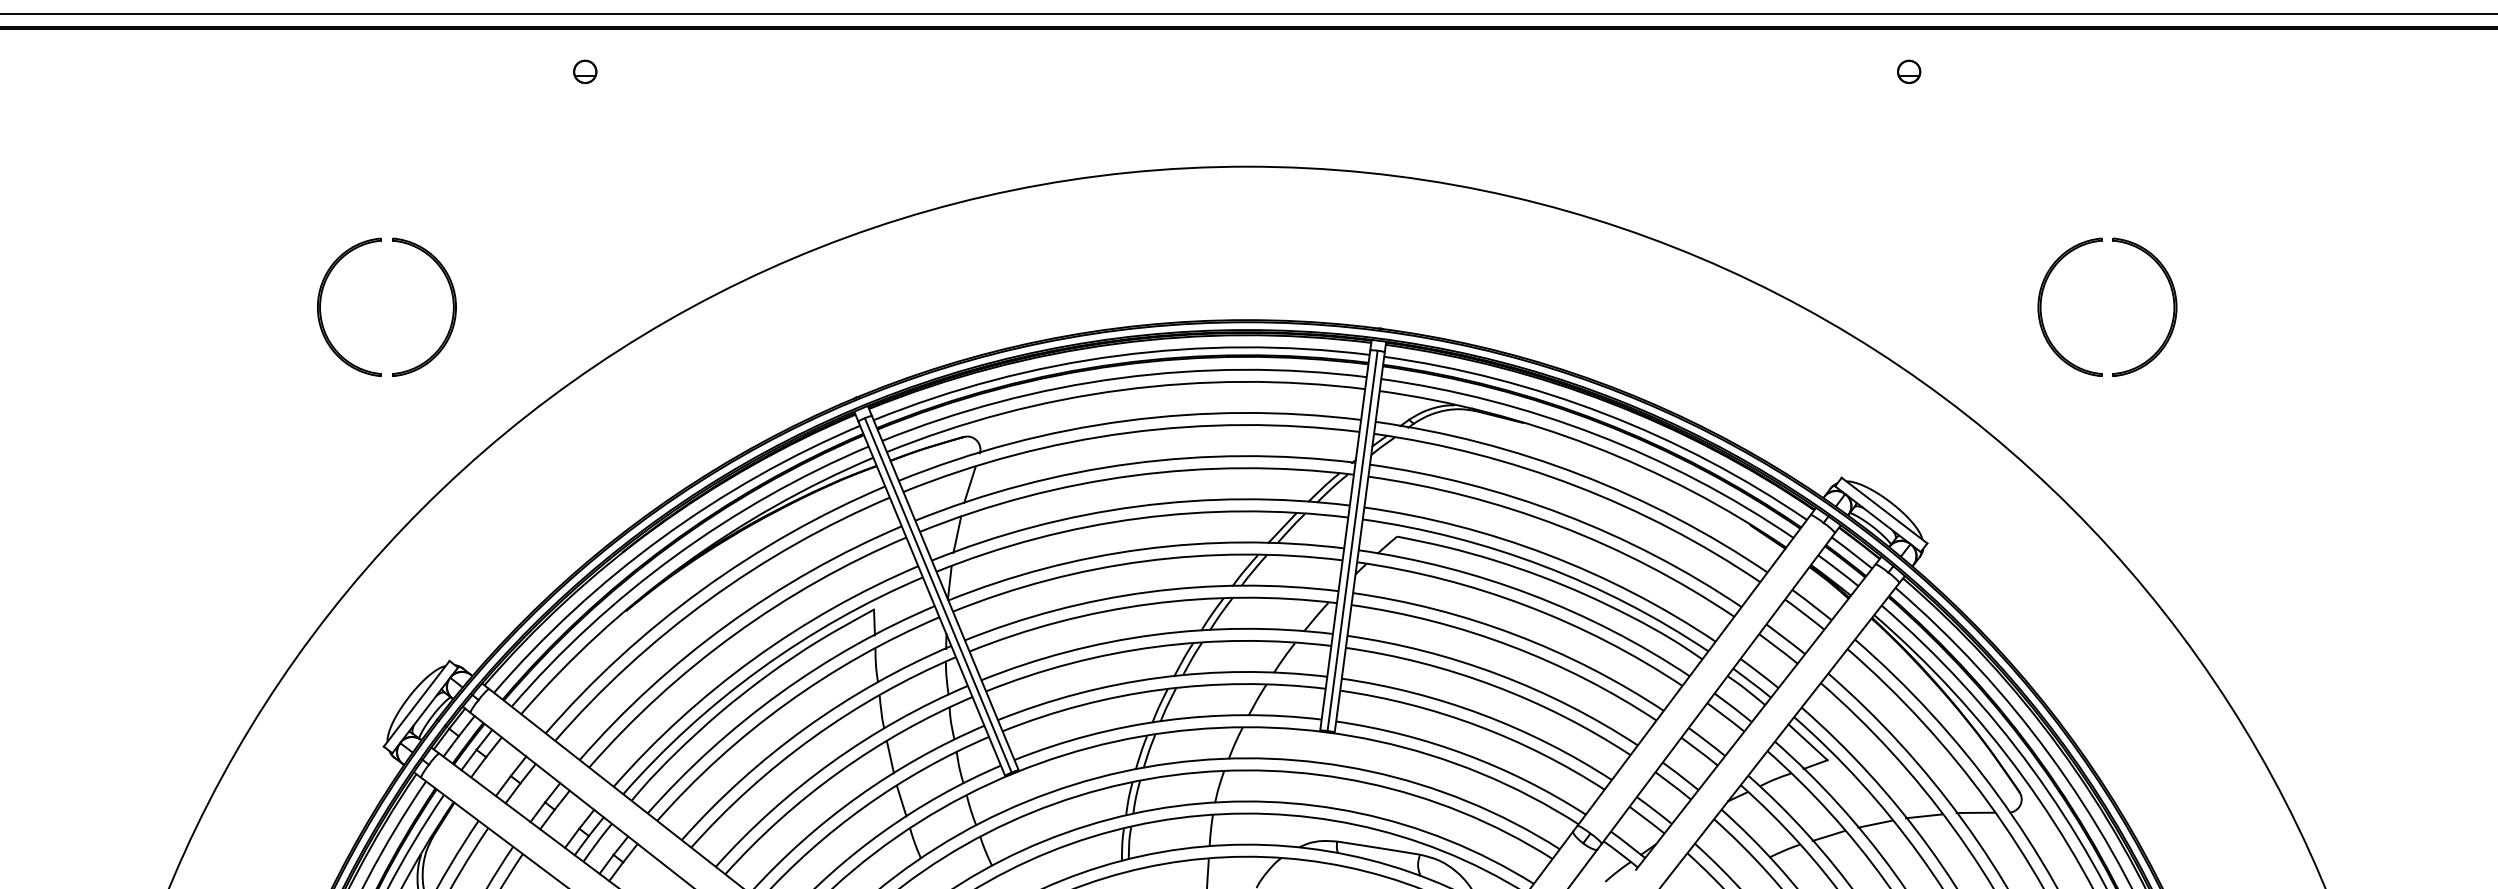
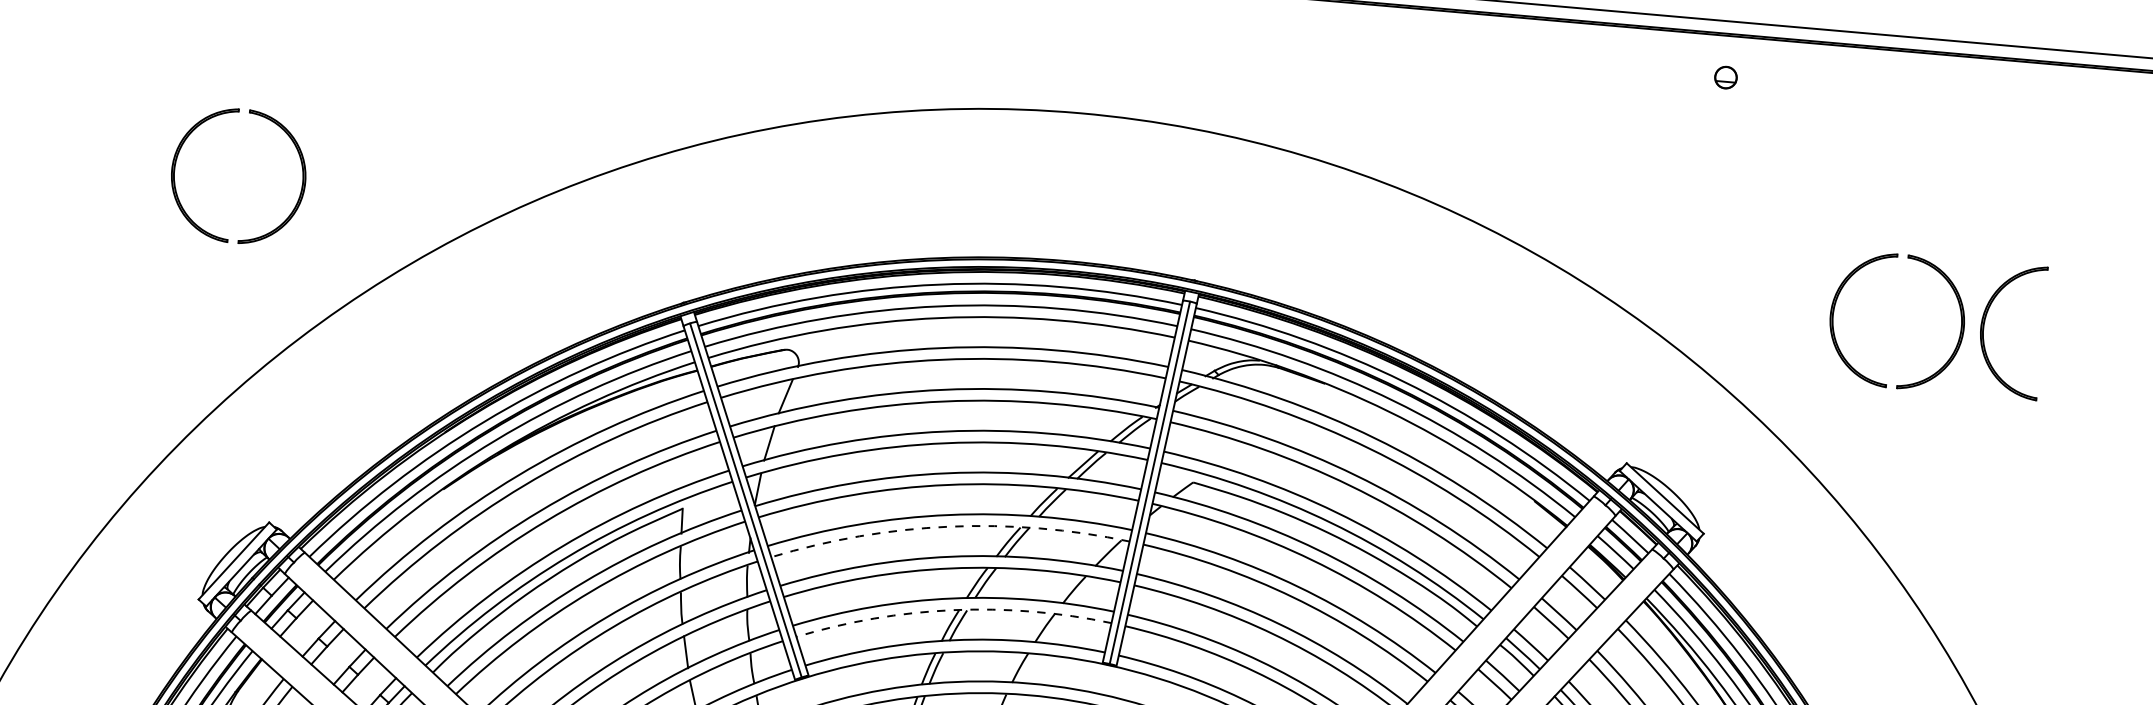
part: (2197, 306) -> (1984, 328), added
arc: (1150, 604) -> (949, 527), solid -> dashed
arc: (1161, 689) -> (953, 609), solid -> dashed

